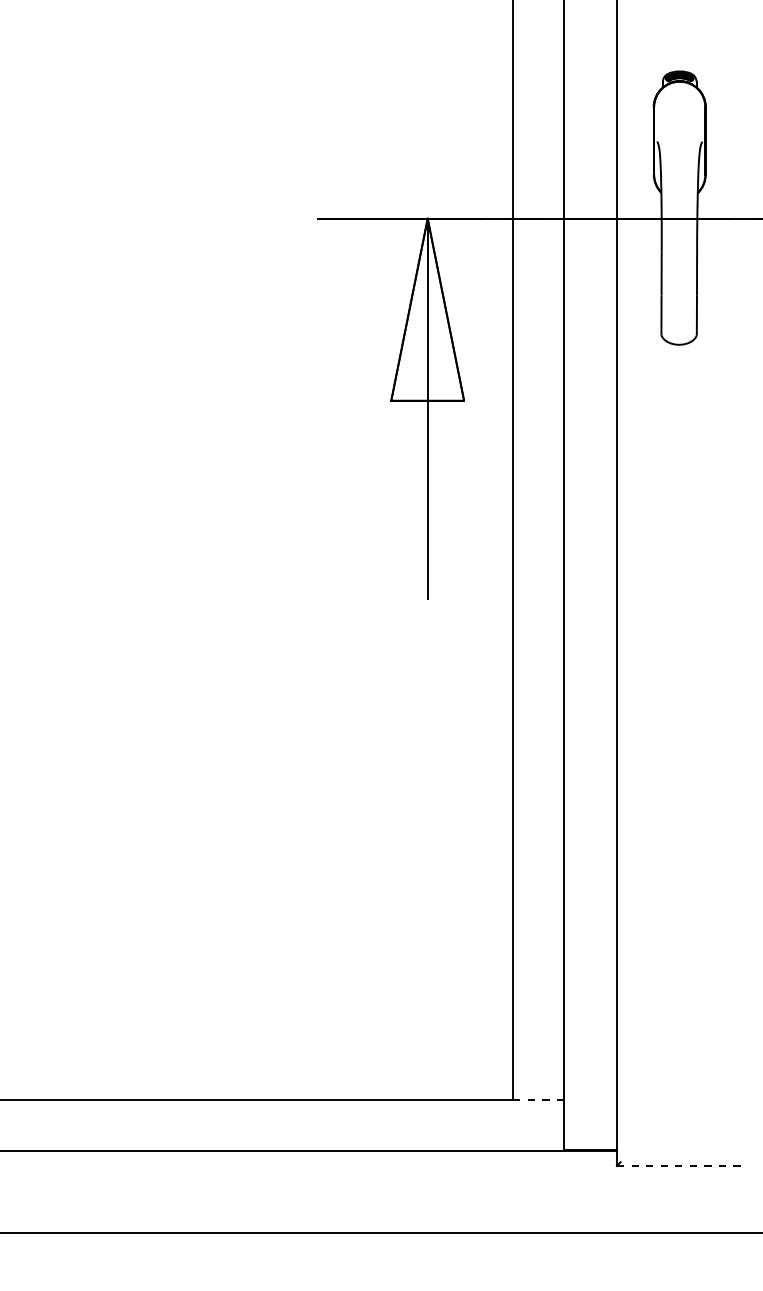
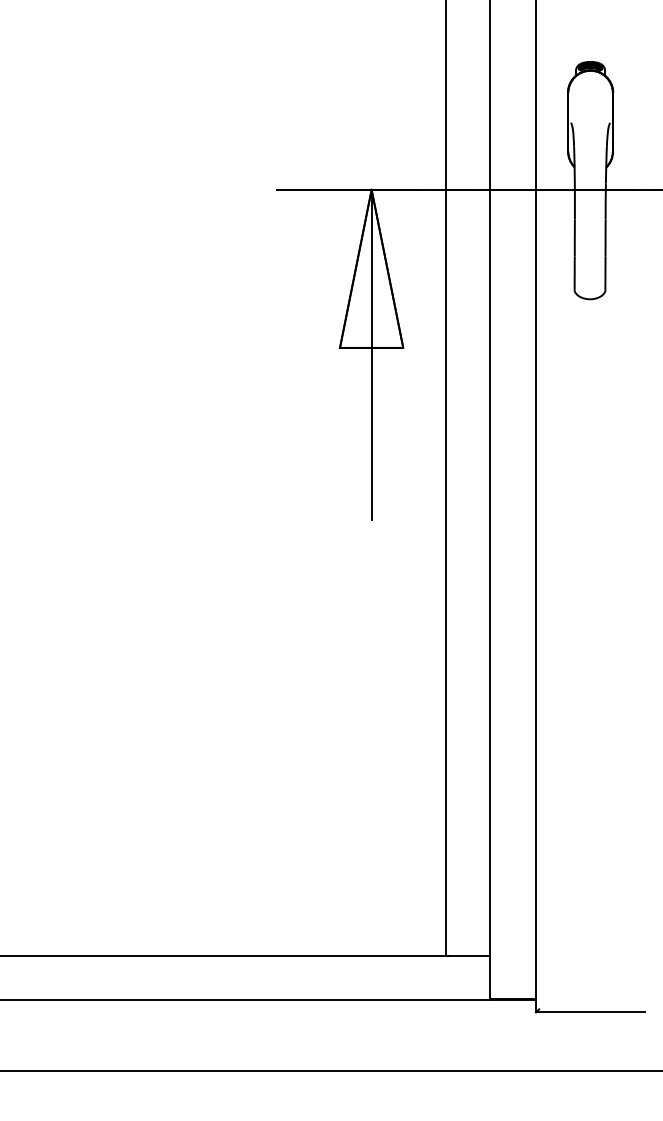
line: (540, 1100) -> (469, 955), dashed -> solid
line: (679, 1165) -> (590, 1012), dashed -> solid

